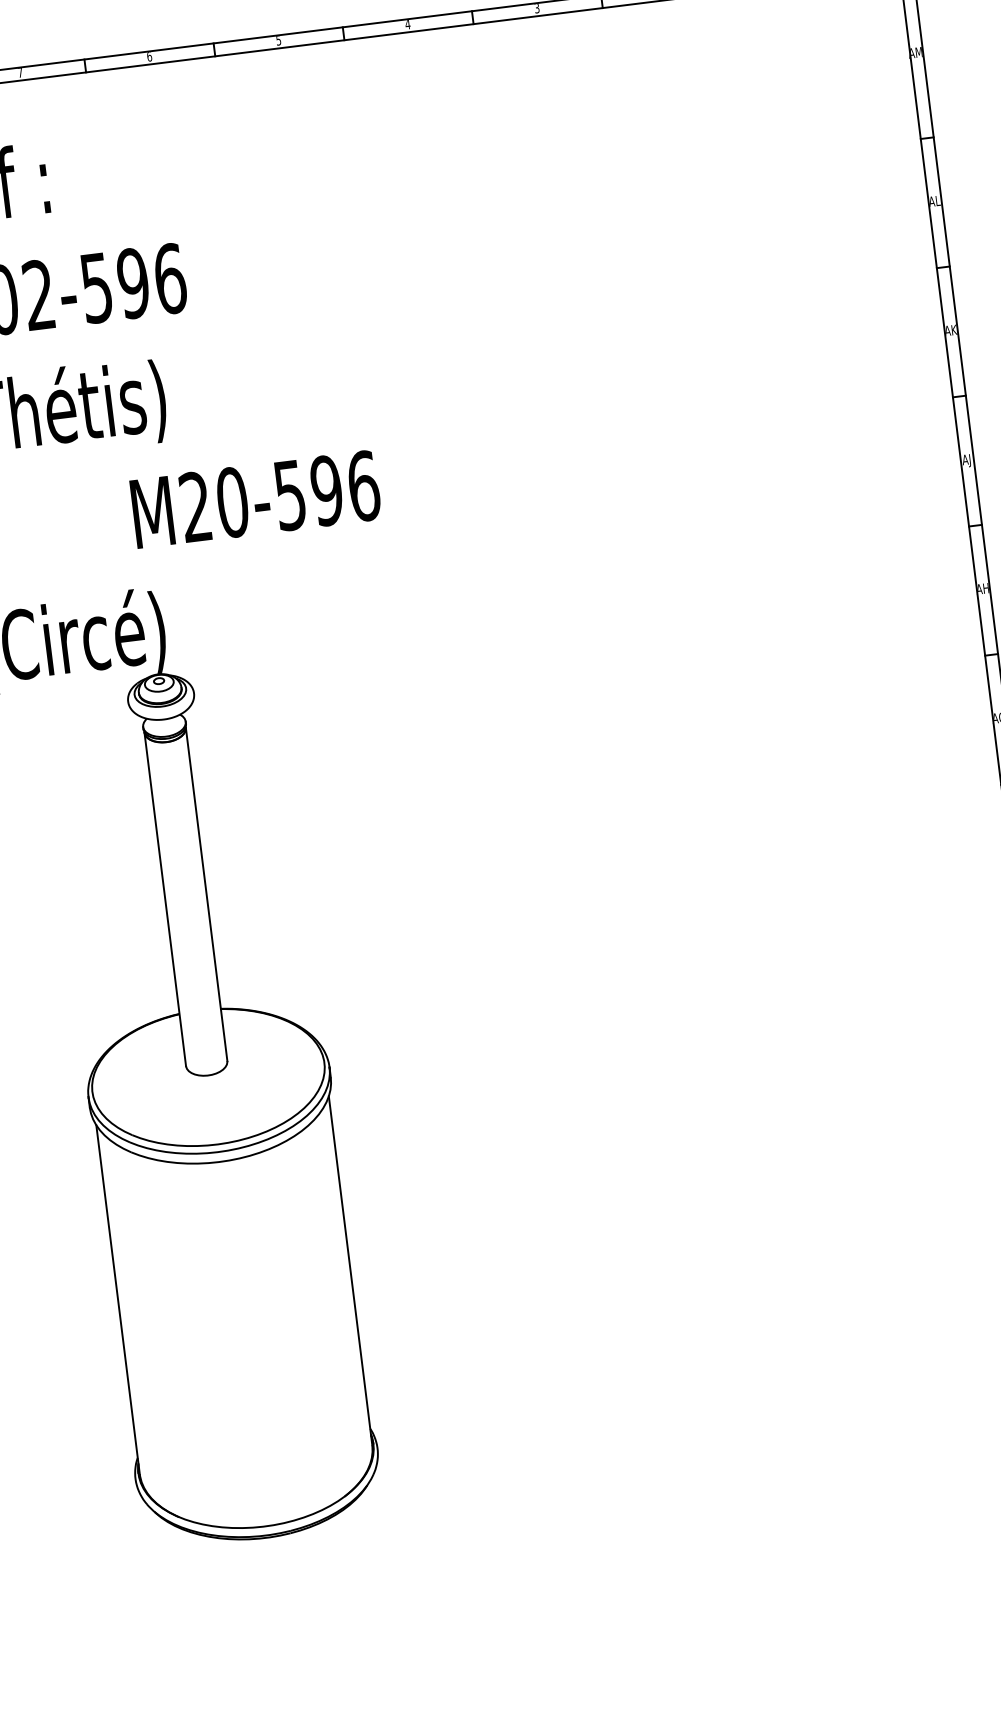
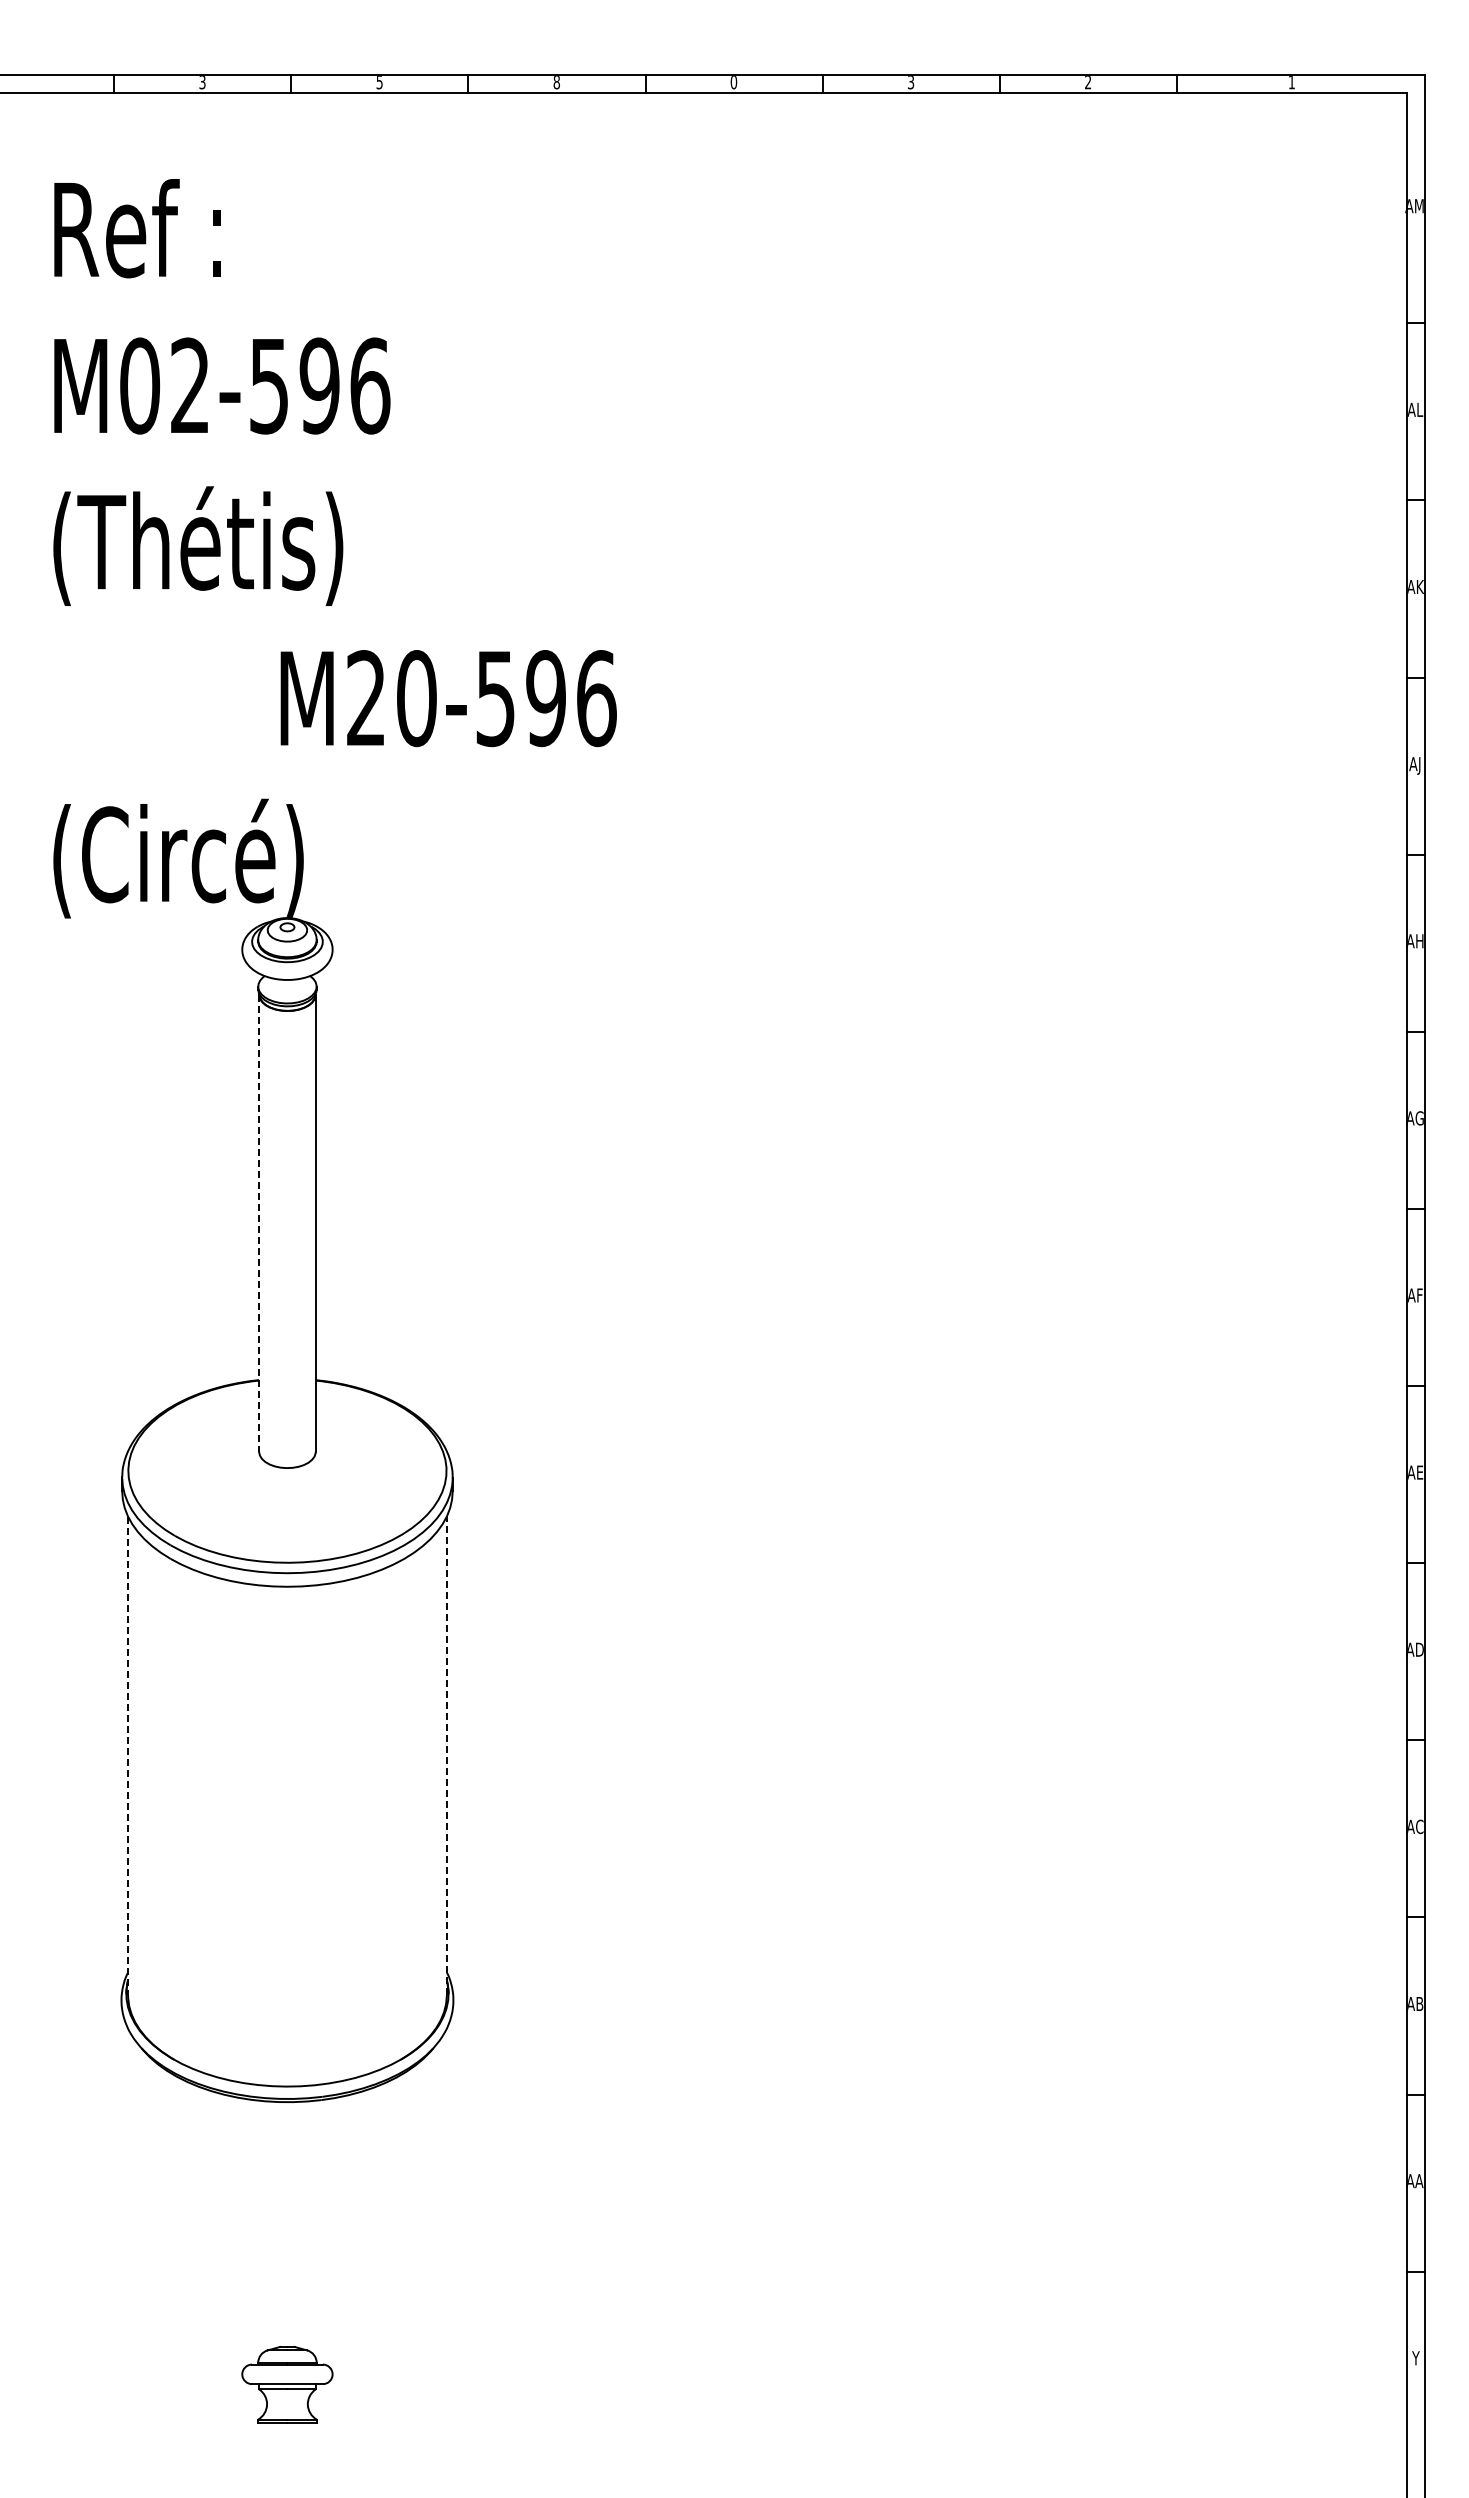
text: (407, 24) -> (733, 82), 4 -> 0
text: (278, 40) -> (556, 82), 5 -> 8
text: (149, 56) -> (379, 82), 6 -> 5
text: (20, 72) -> (202, 82), 7 -> 3
line: (165, 899) -> (259, 1223), solid -> dashed
line: (350, 1270) -> (446, 1755), solid -> dashed
line: (118, 1300) -> (128, 1756), solid -> dashed

